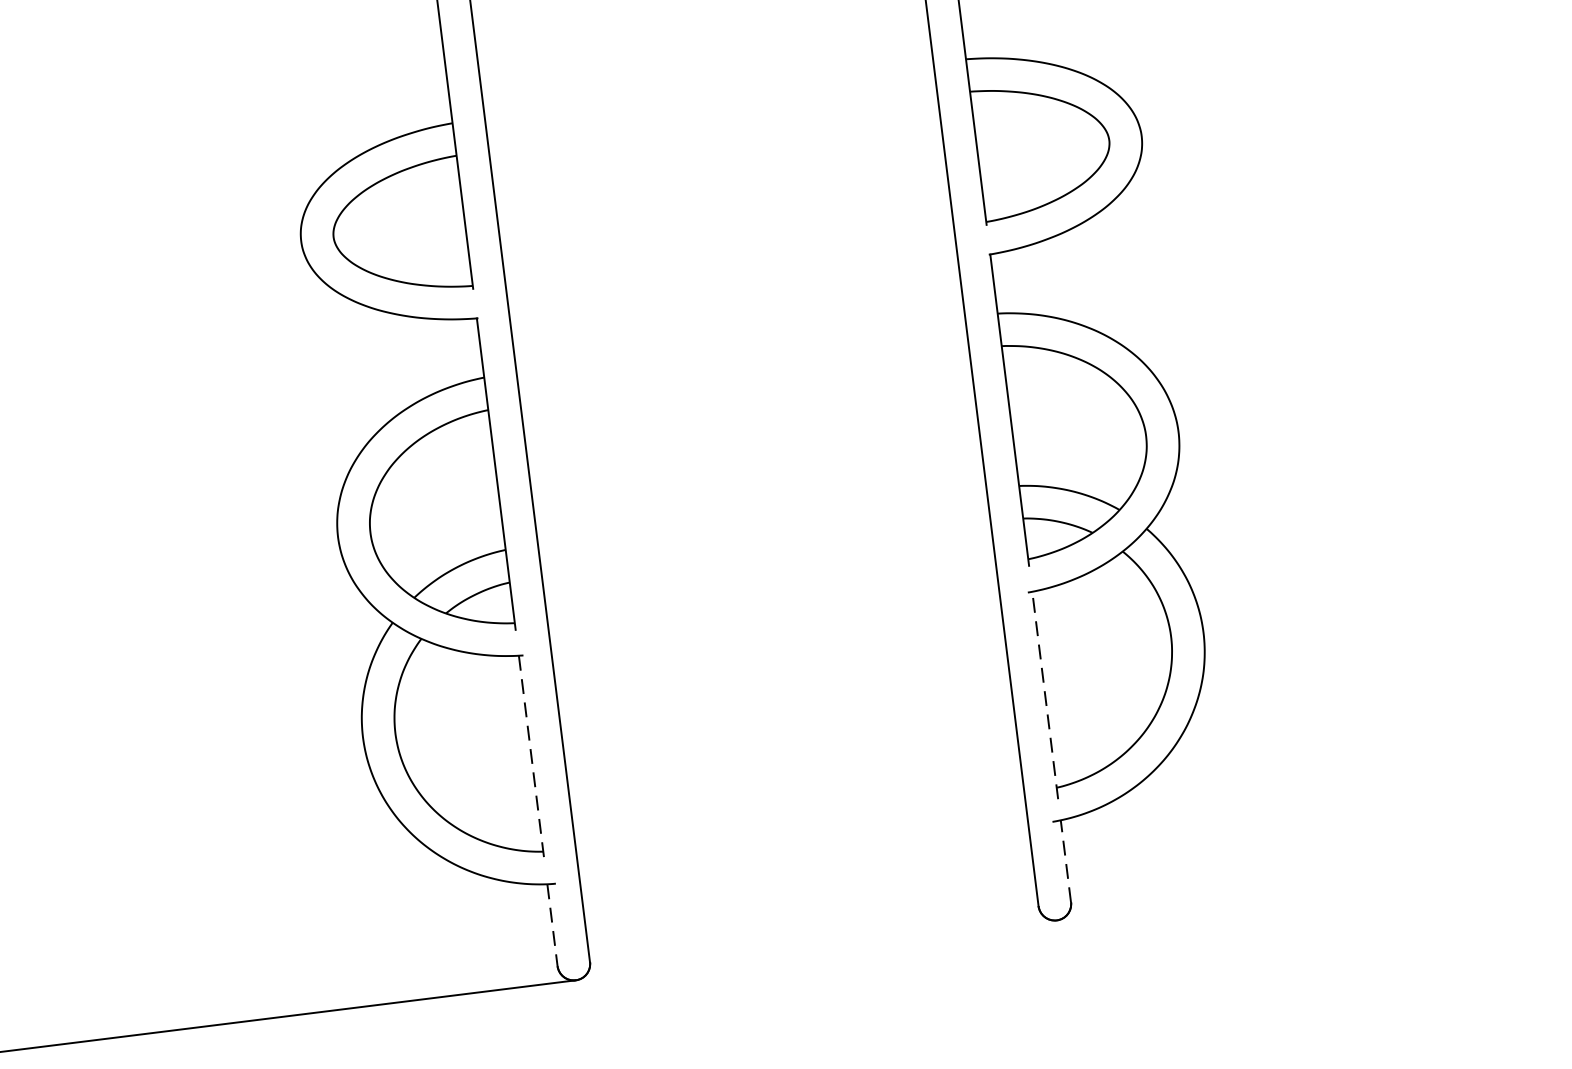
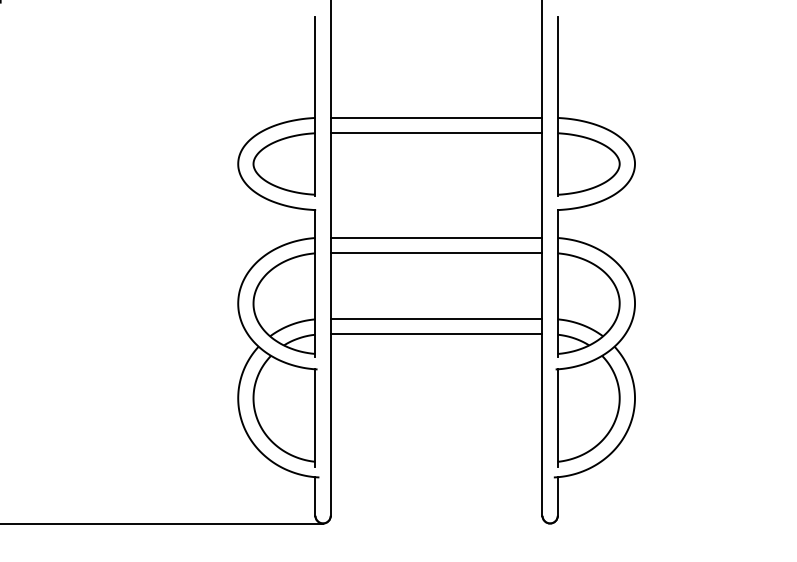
line: (708, 90) -> (436, 117), added
line: (713, 124) -> (436, 133), added
line: (740, 344) -> (436, 237), added
line: (744, 378) -> (436, 253), added
line: (762, 518) -> (436, 319), added
line: (766, 550) -> (436, 334), added
line: (1044, 696) -> (557, 418), dashed -> solid
line: (532, 759) -> (315, 418), dashed -> solid
line: (1065, 861) -> (557, 496), dashed -> solid
line: (552, 927) -> (315, 497), dashed -> solid

